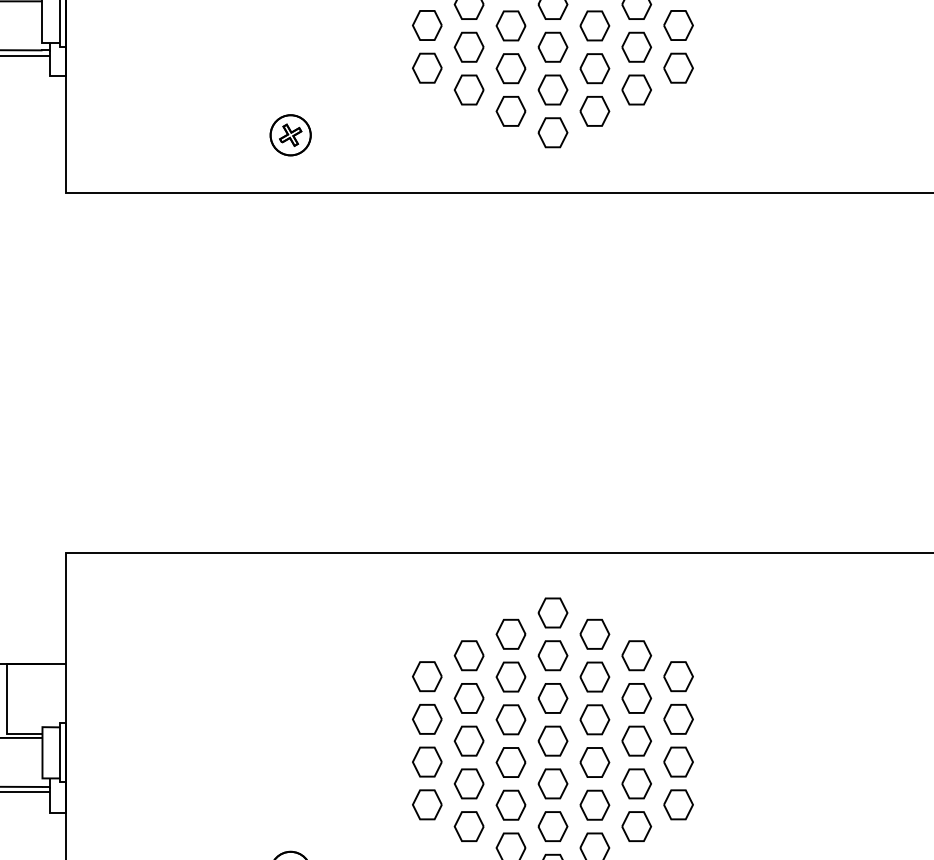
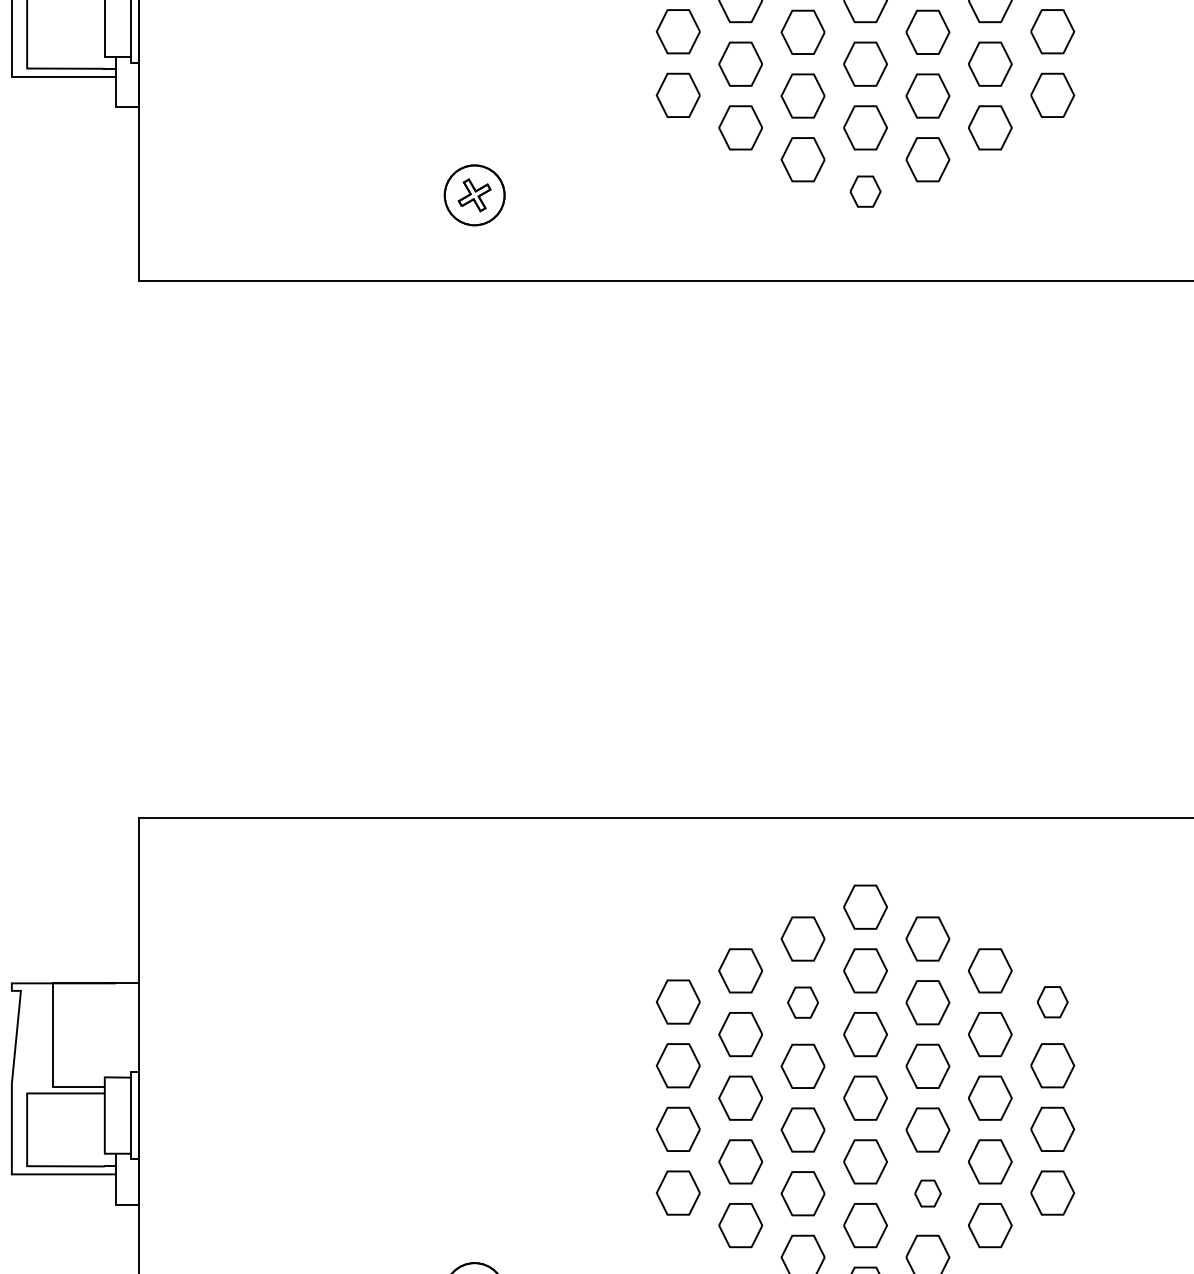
part: (552, 132) -> (864, 191), size x0.7
part: (510, 676) -> (802, 1001), size x0.7
part: (678, 676) -> (1052, 1001), size x0.7
part: (594, 804) -> (927, 1192), size x0.6

